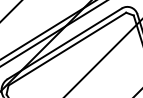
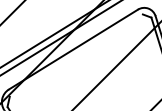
line: (67, 48) -> (76, 54), removed

